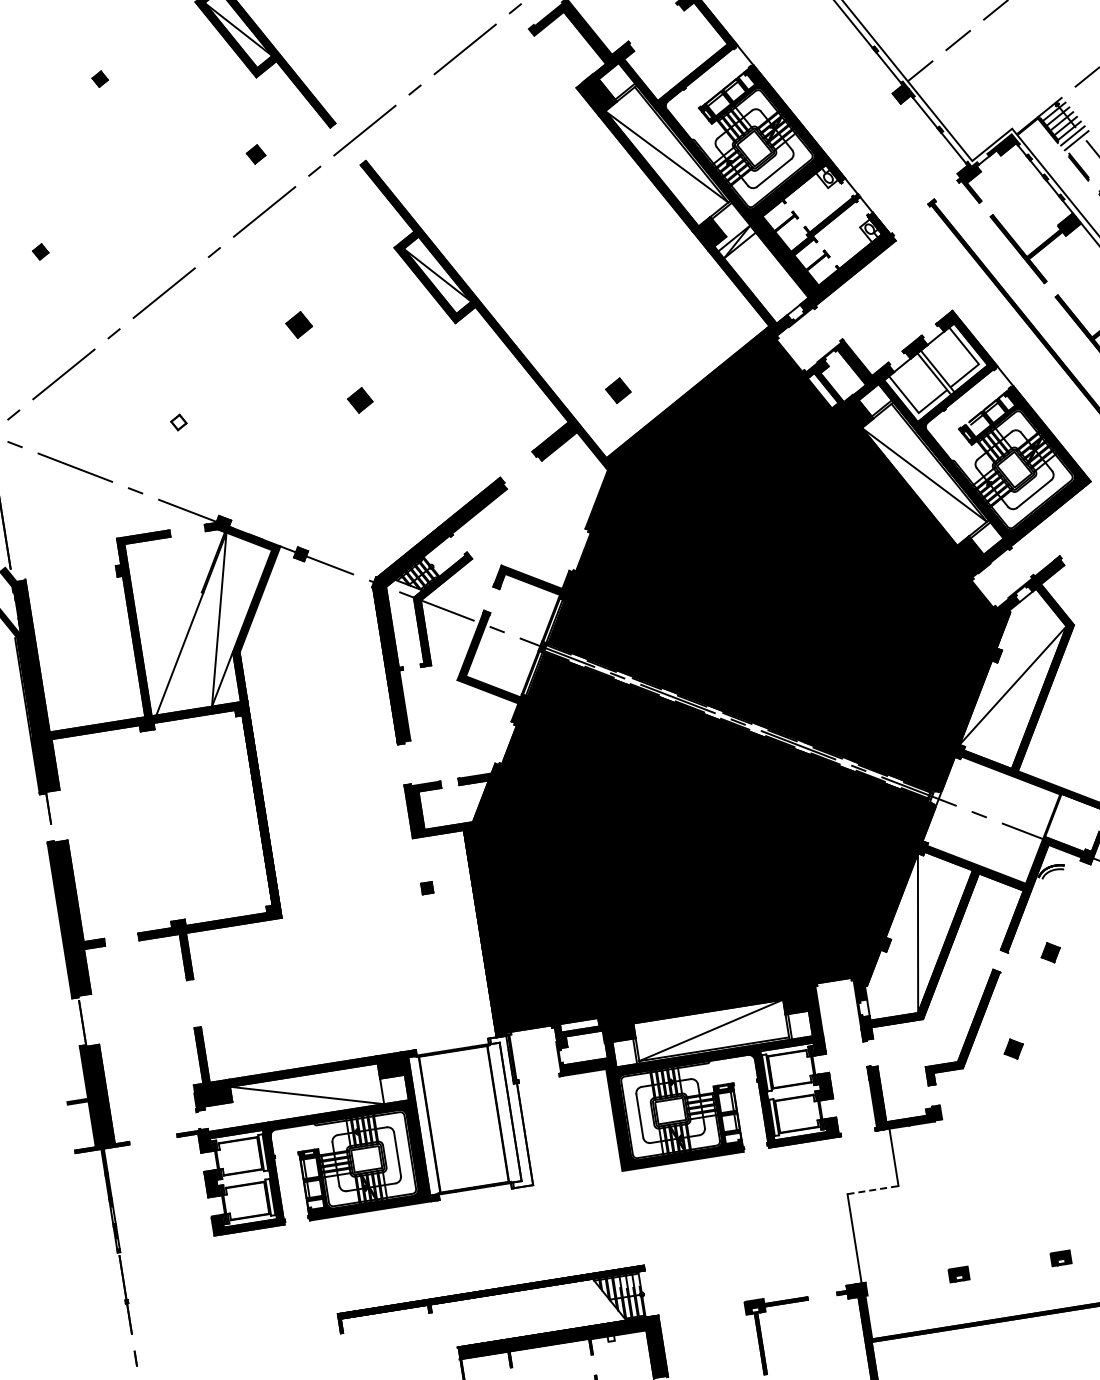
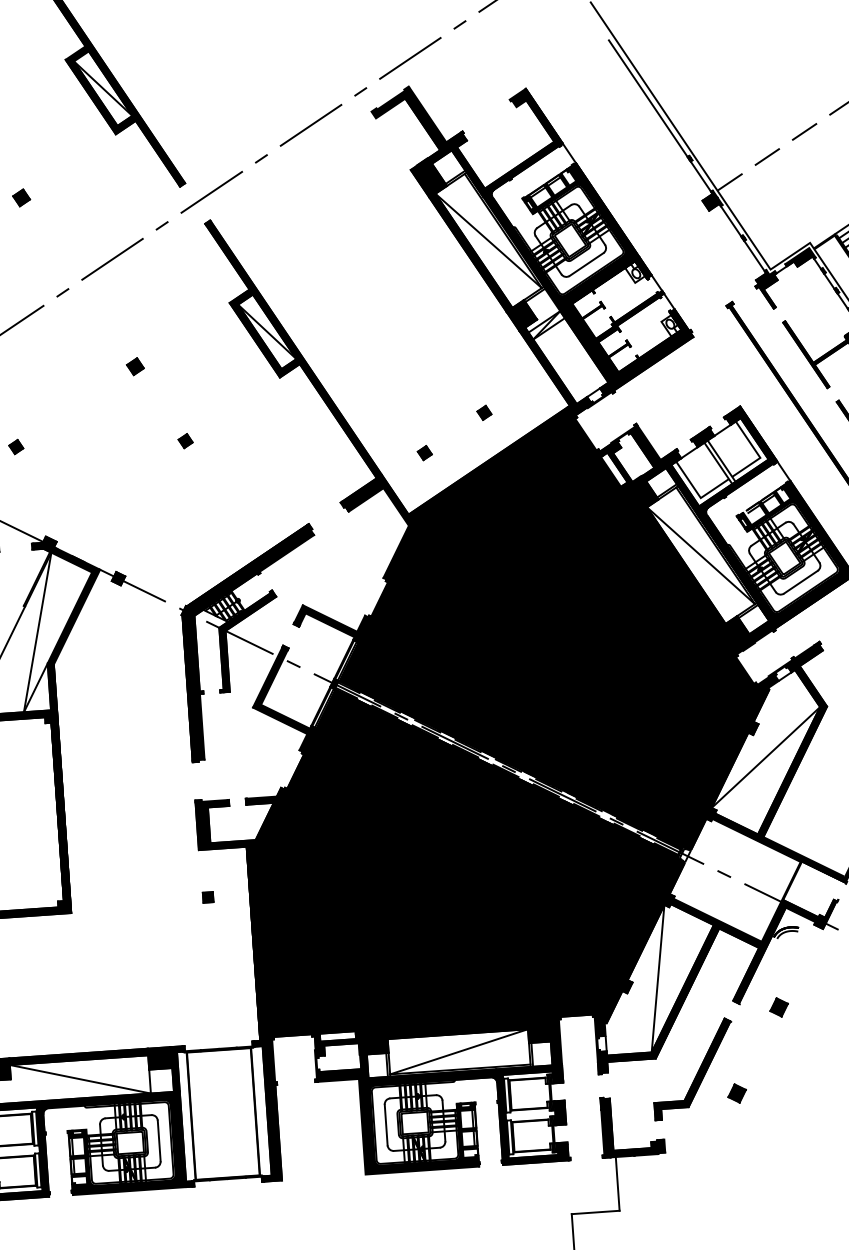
part: (255, 154) -> (20, 197), moved
part: (299, 324) -> (135, 366), size x0.71
part: (678, 341) -> (484, 412), added
part: (617, 390) -> (424, 452), size x0.62
part: (359, 399) -> (185, 440), size x0.62
fill: (178, 422) -> (15, 446), added
fill: (510, 1109) -> (267, 1108), added
line: (873, 1190) -> (596, 1212), dashed -> solid

